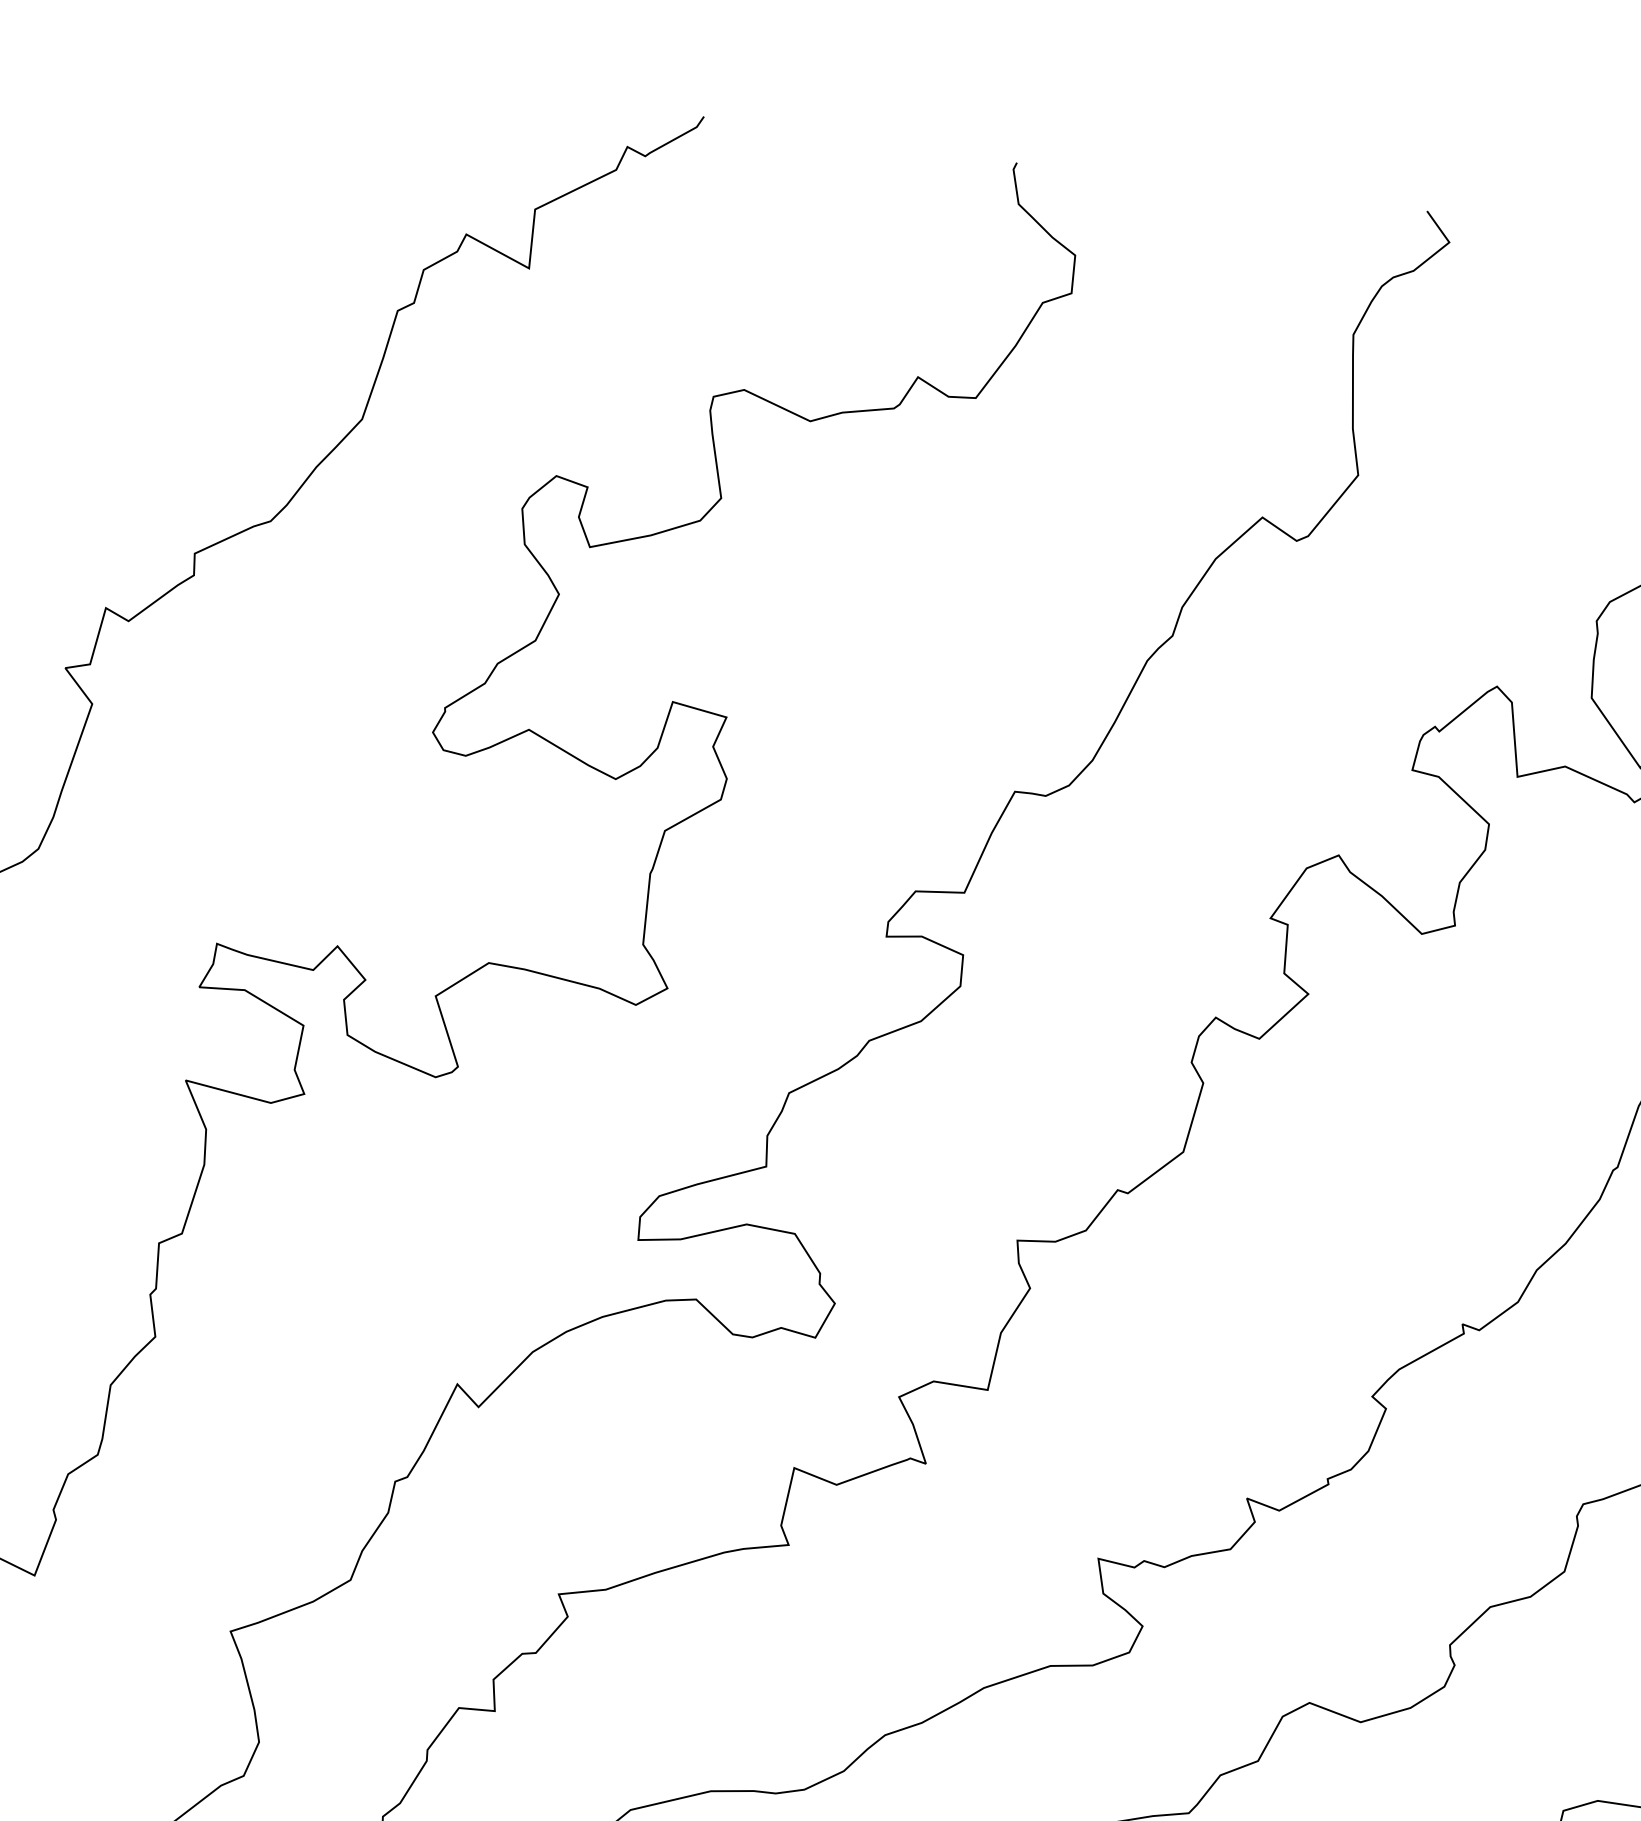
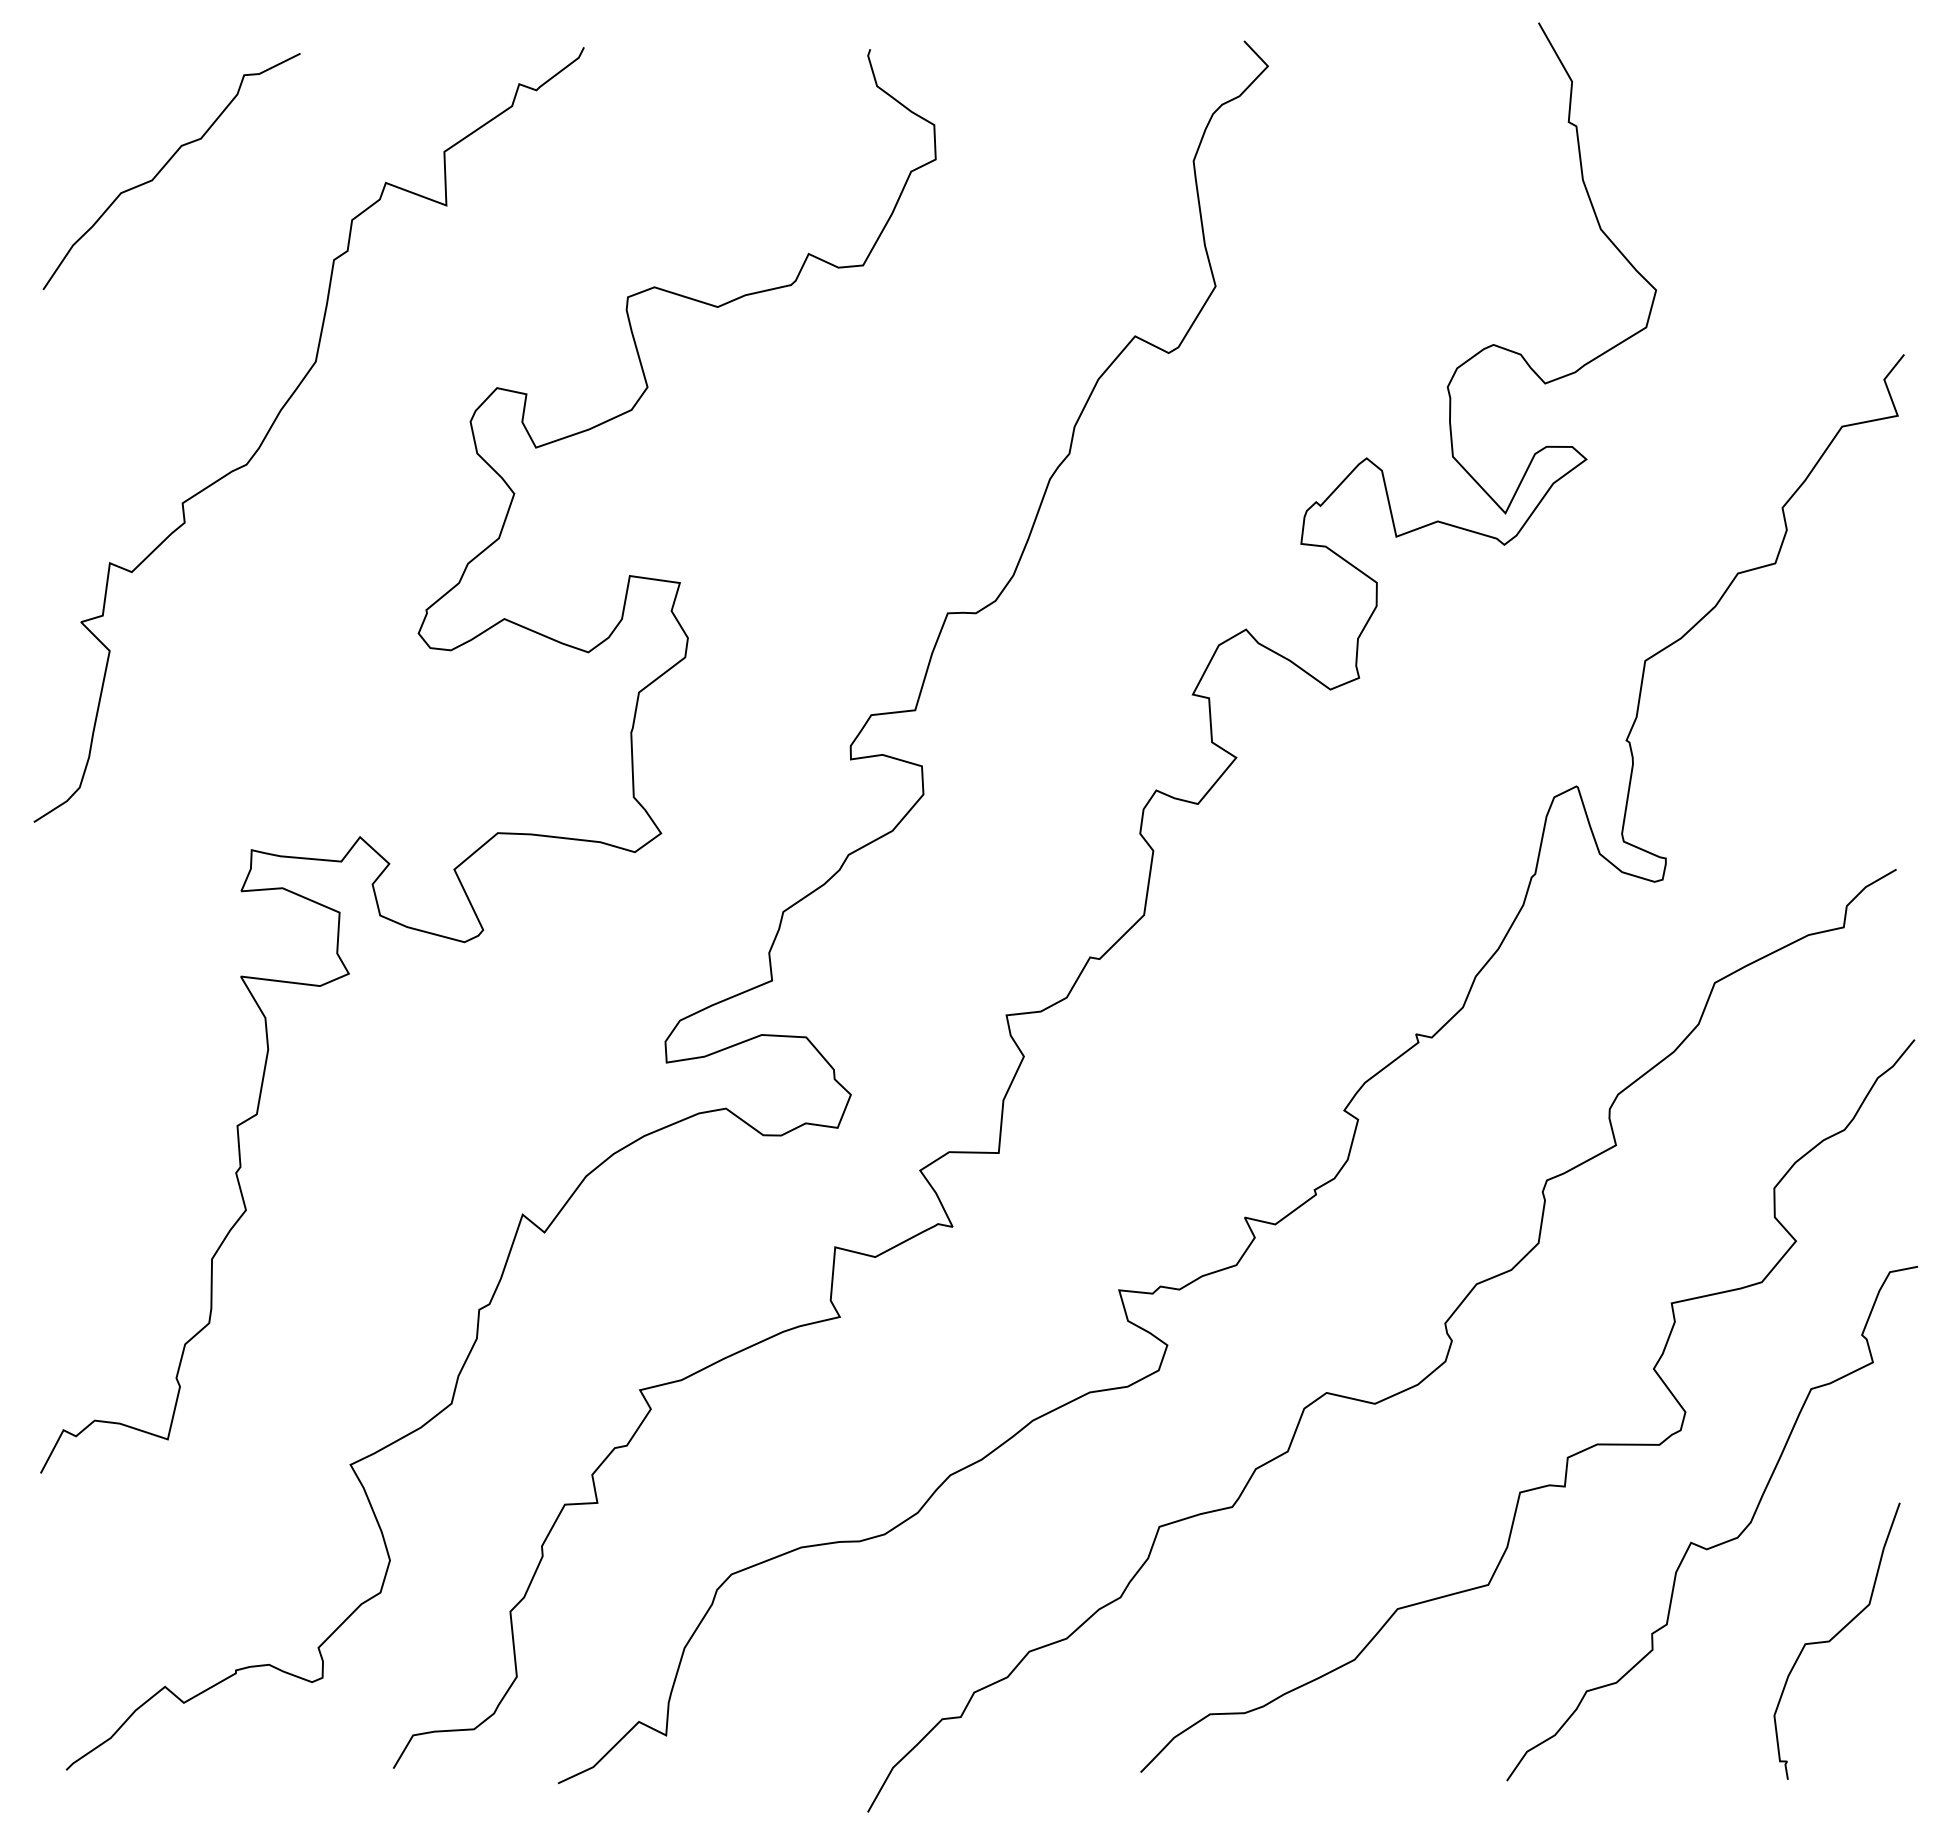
curve: (229, 181) -> (166, 165), added

